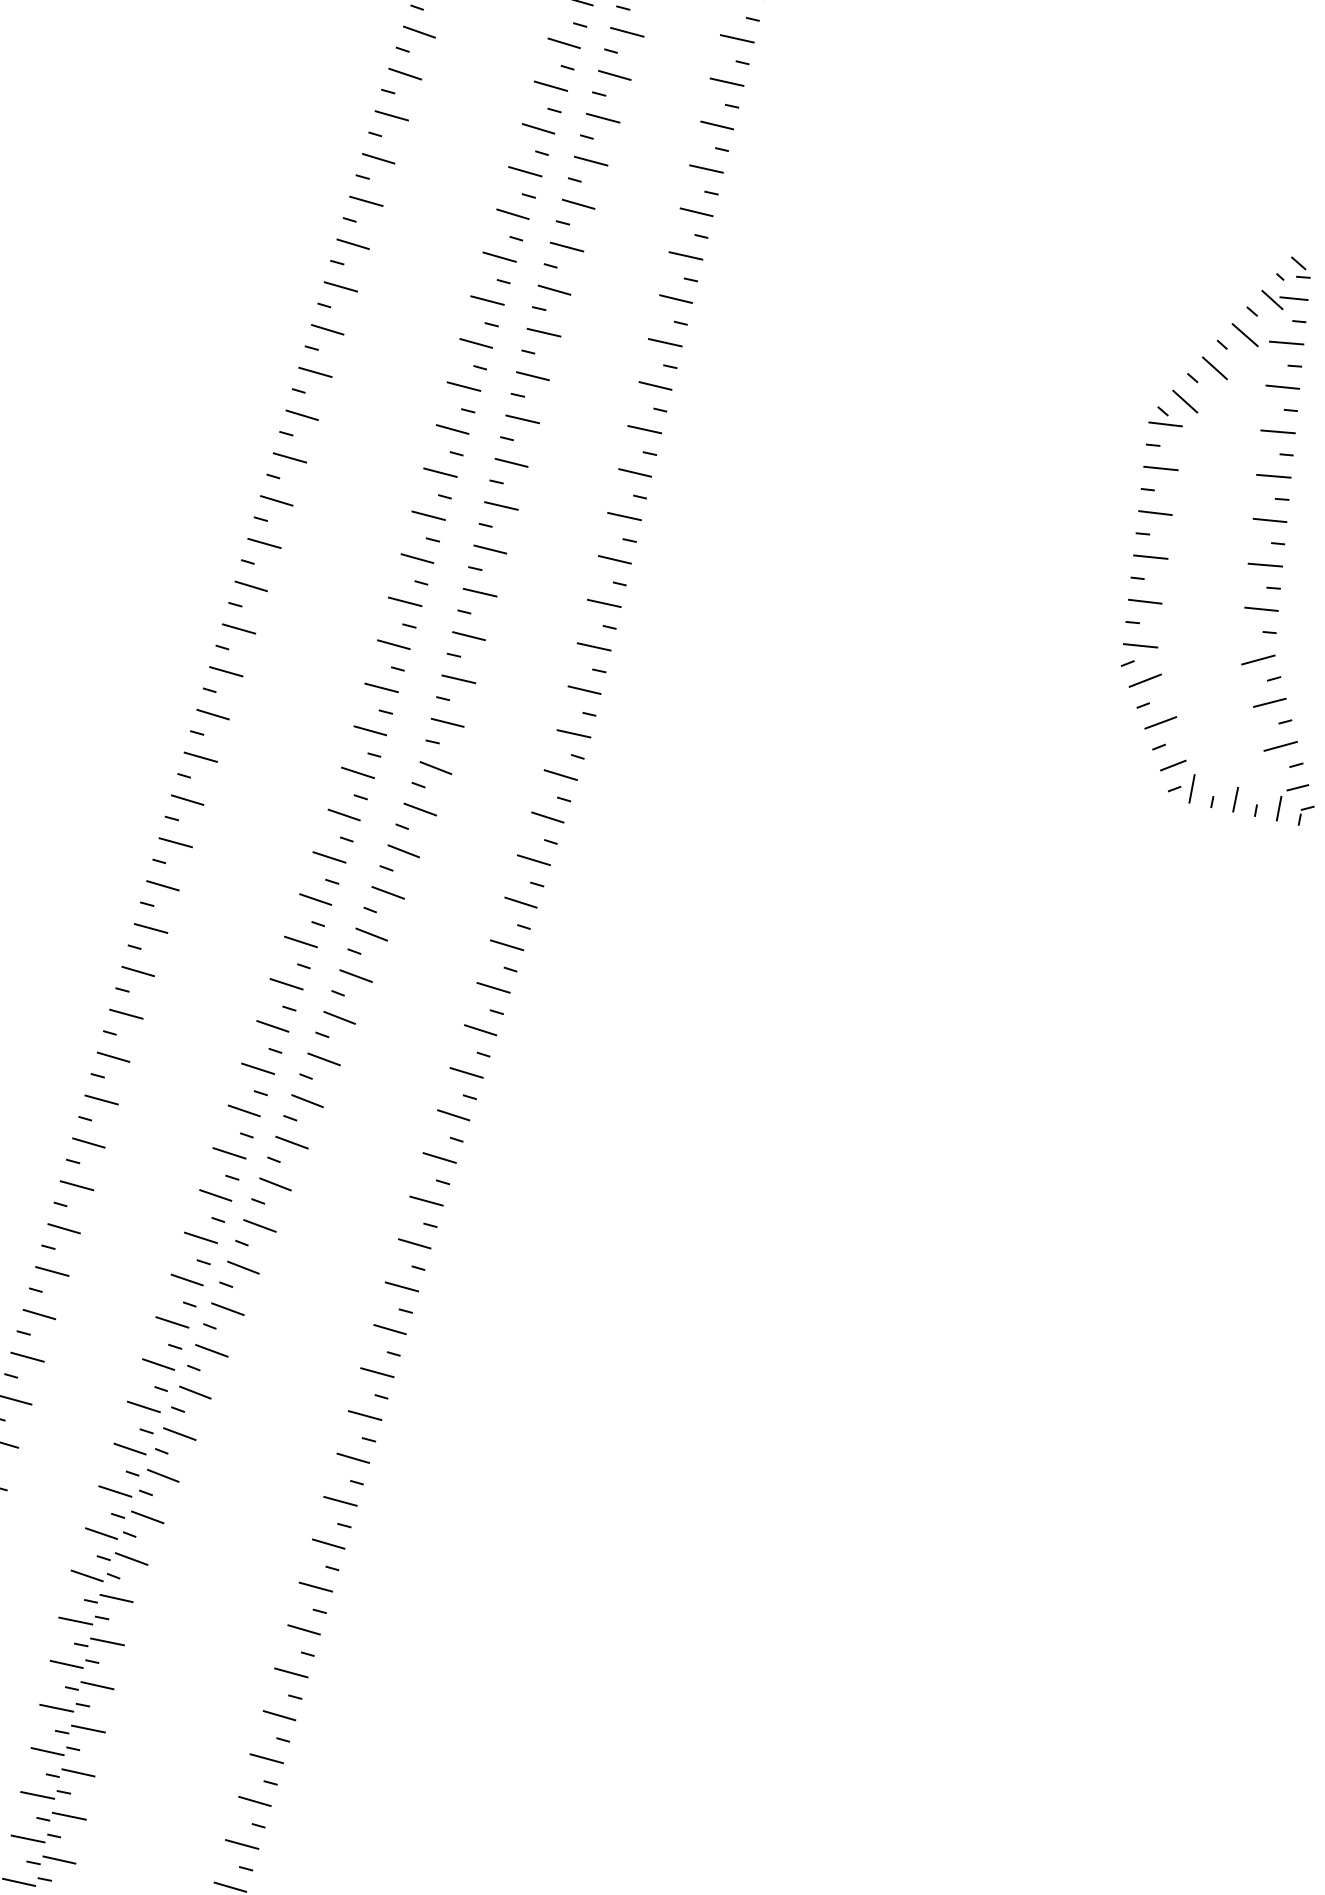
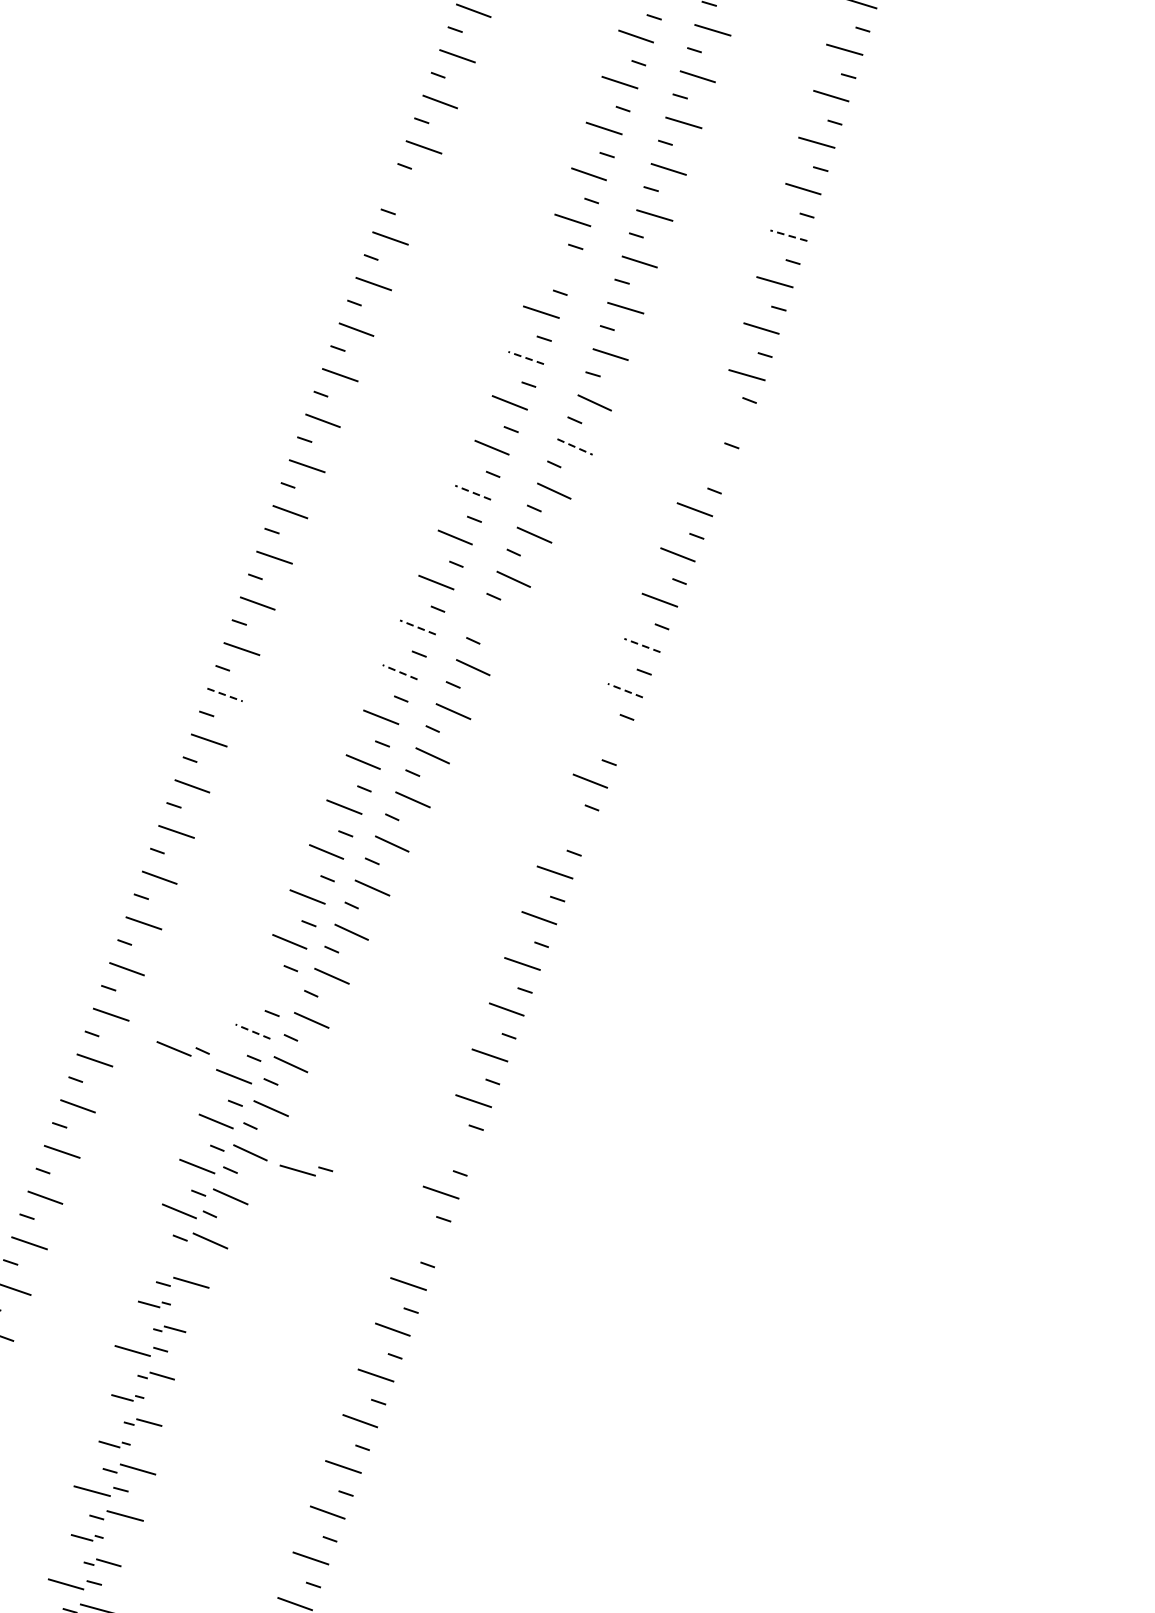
line: (250, 586) -> (405, 193), removed
line: (604, 603) -> (789, 235), solid -> dashed
line: (393, 644) -> (557, 265), removed
line: (369, 730) -> (525, 357), solid -> dashed
line: (560, 774) -> (729, 418), removed
line: (420, 809) -> (575, 446), solid -> dashed
line: (547, 817) -> (712, 464), removed
line: (329, 857) -> (473, 492), solid -> dashed
line: (355, 975) -> (493, 622), removed
line: (286, 984) -> (417, 627), solid -> dashed
line: (493, 987) -> (642, 645), solid -> dashed
line: (272, 1026) -> (399, 672), solid -> dashed
line: (480, 1030) -> (625, 690), solid -> dashed
line: (114, 1057) -> (226, 695), solid -> dashed
line: (466, 1072) -> (607, 735), removed
line: (439, 1157) -> (572, 826), removed
line: (172, 1322) -> (270, 986), removed
line: (158, 1364) -> (252, 1031), solid -> dashed
line: (352, 1457) -> (457, 1145), removed
part: (215, 1488) -> (306, 1170), added
line: (328, 1543) -> (425, 1237), removed
part: (95, 1575) -> (183, 1048), moved
part: (83, 1620) -> (153, 1304), size x0.6
part: (99, 1642) -> (169, 1329), size x0.6
part: (89, 1685) -> (156, 1375), size x0.7
part: (64, 1707) -> (127, 1397), size x0.6
part: (80, 1729) -> (143, 1422), size x0.7
part: (55, 1751) -> (114, 1444), size x0.6
part: (35, 1838) -> (86, 1537), size x0.6
part: (51, 1860) -> (102, 1562), size x0.7

